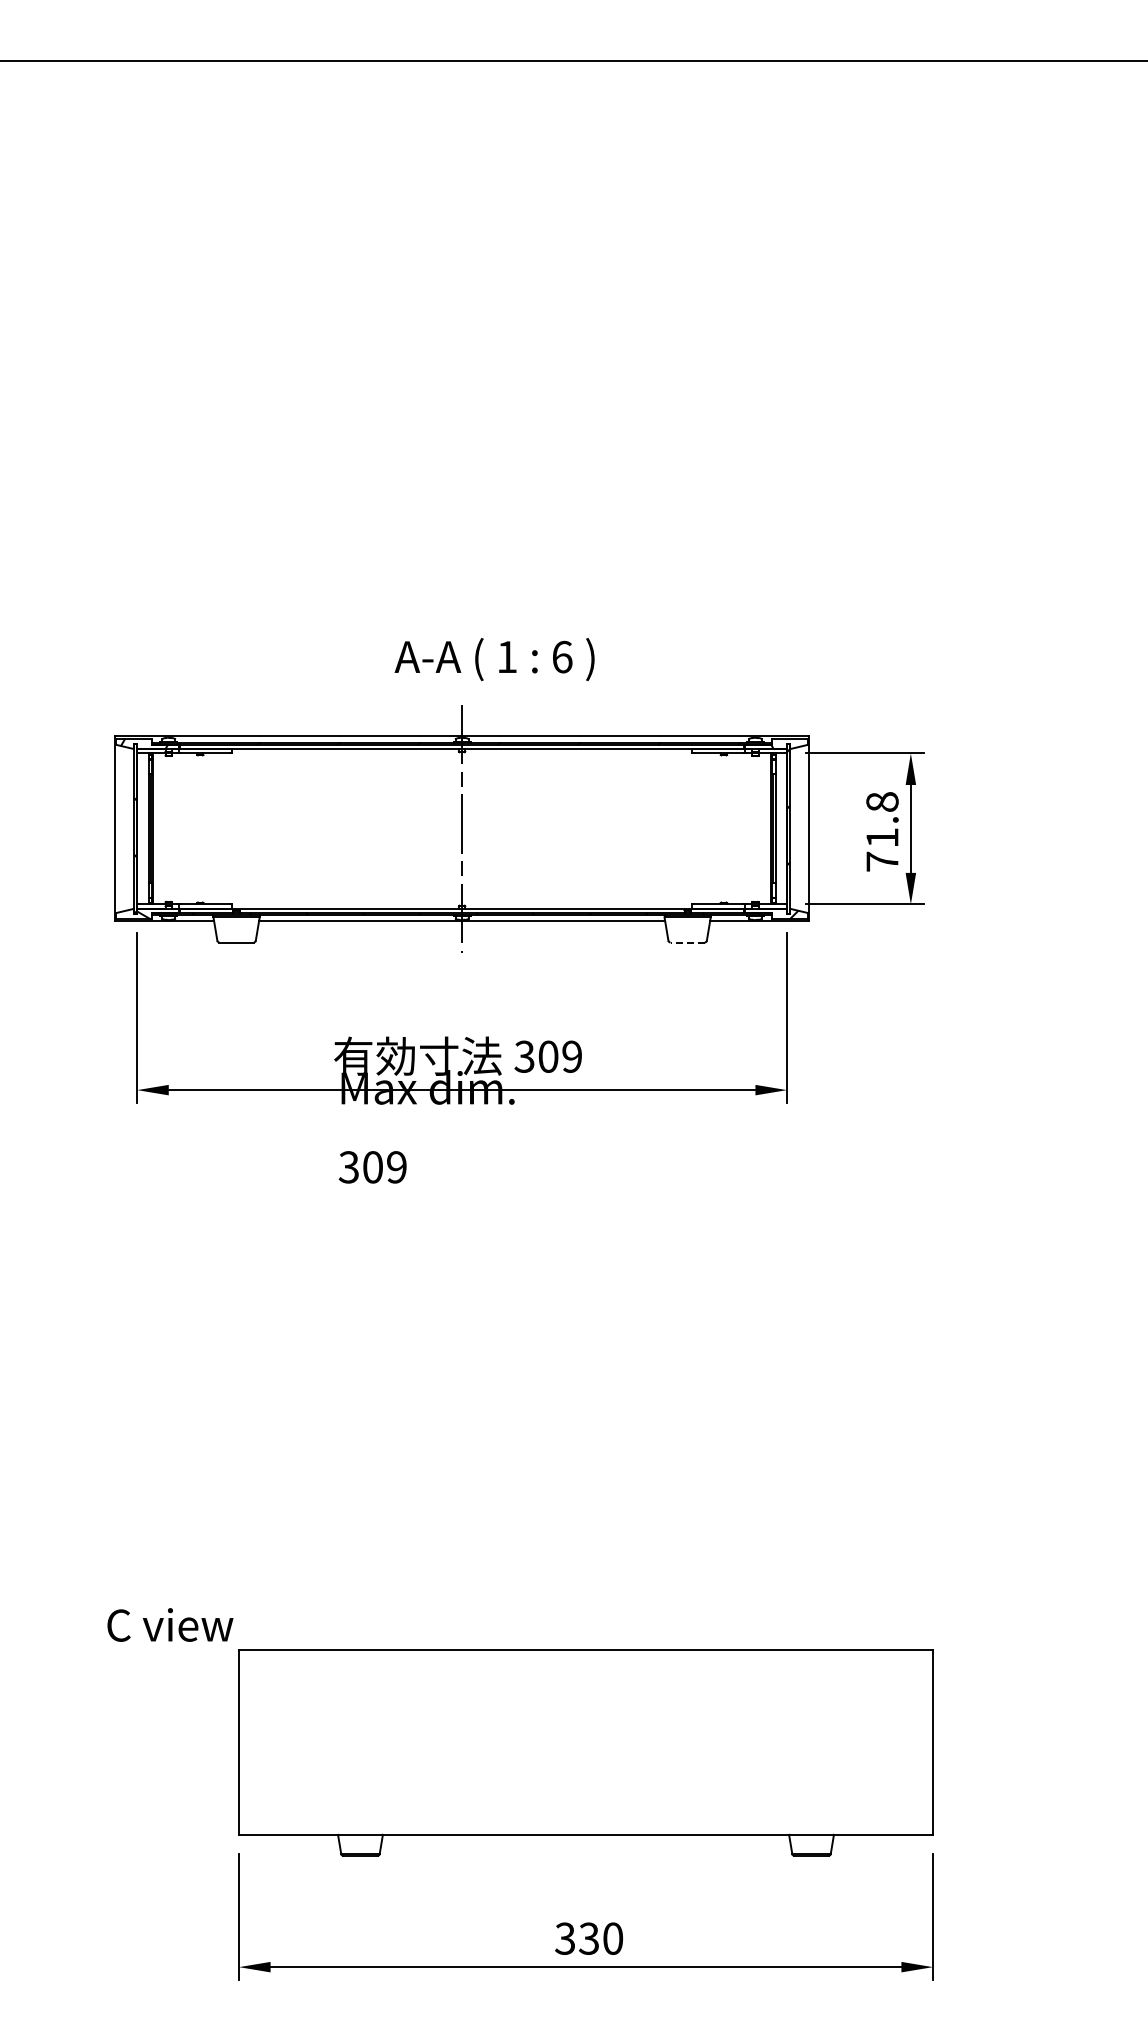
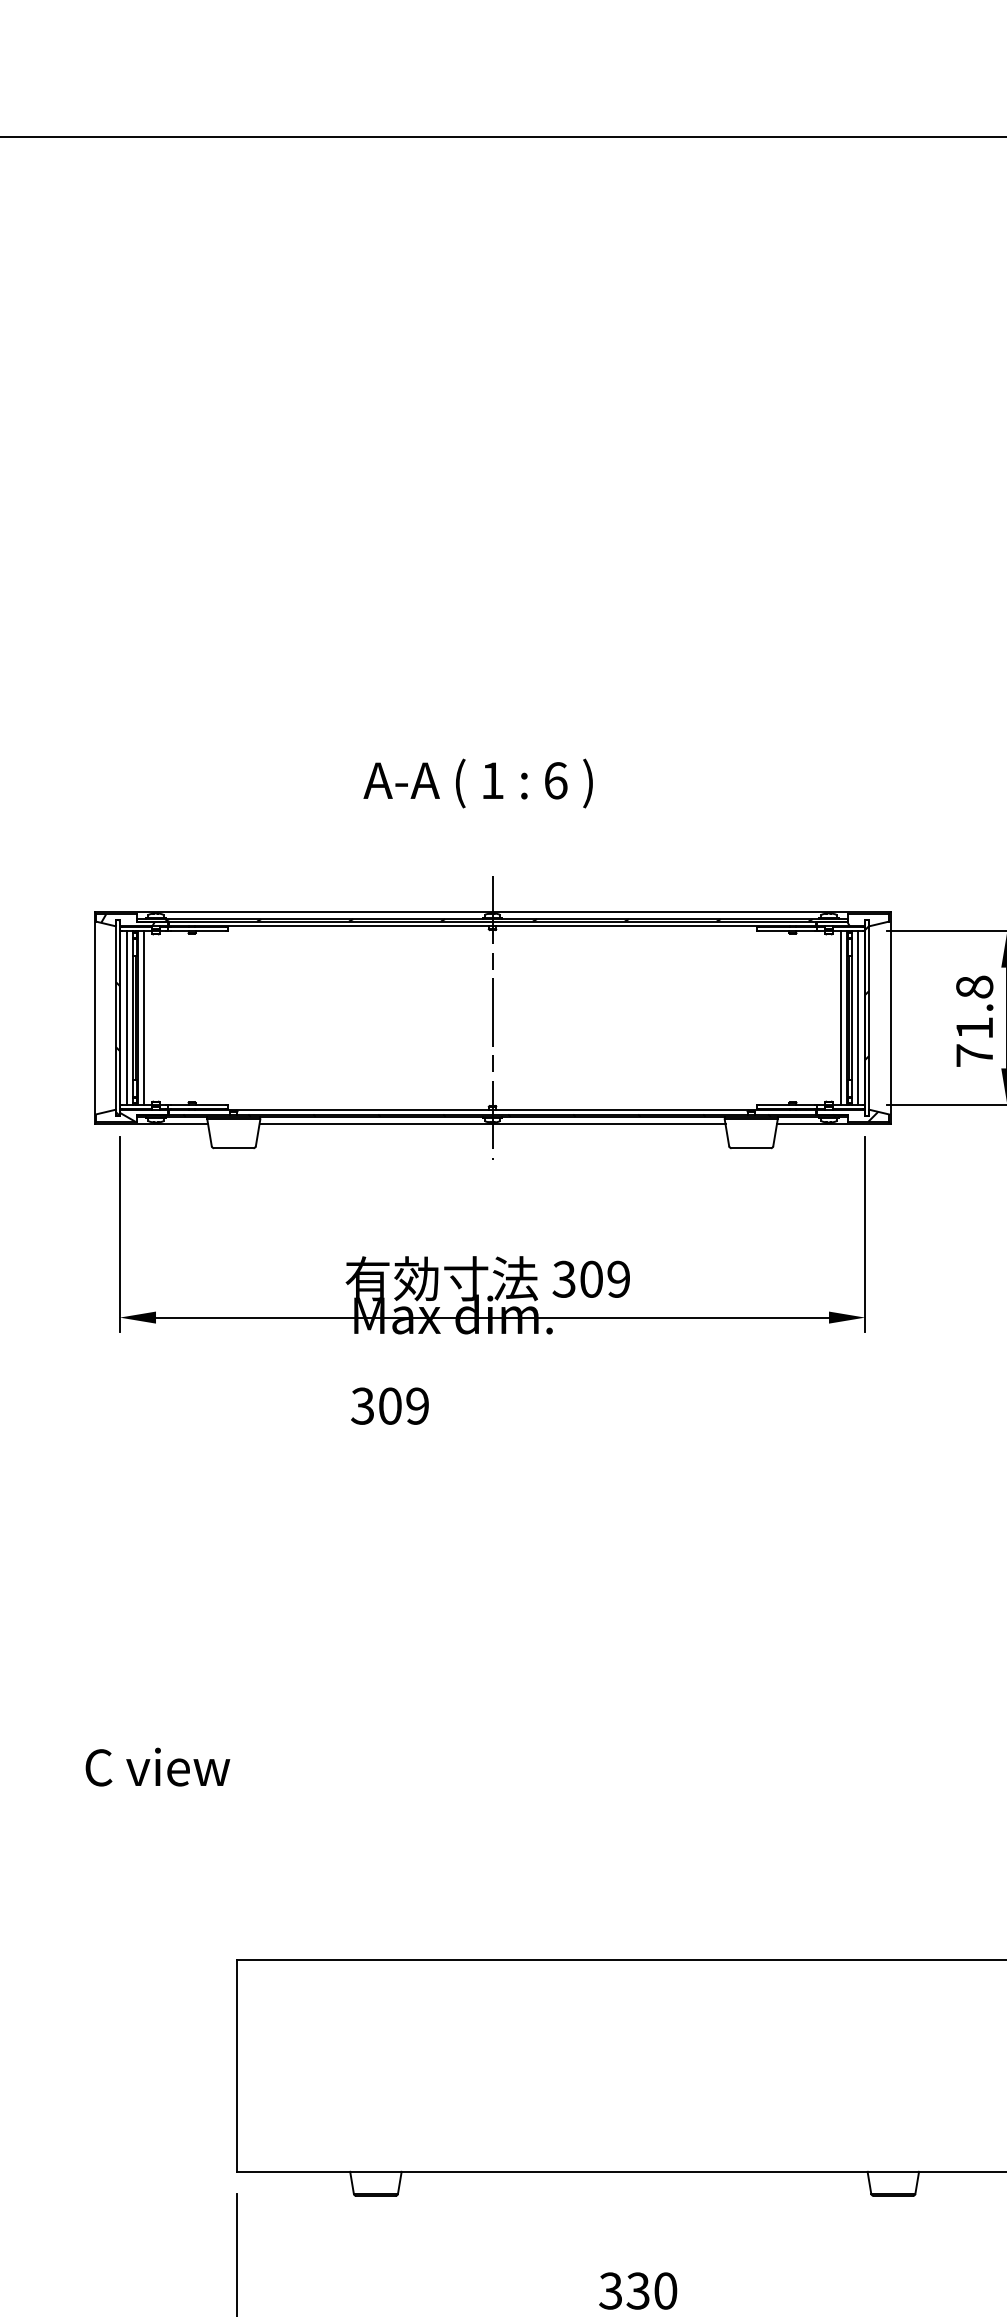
text: (494, 659) -> (478, 783), moved
line: (143, 828) -> (127, 1017), added
line: (158, 828) -> (144, 1017), added
line: (765, 828) -> (840, 1017), added
line: (780, 828) -> (857, 1017), added
line: (687, 942) -> (751, 1148), dashed -> solid
text: (170, 1624) -> (158, 1766), moved

